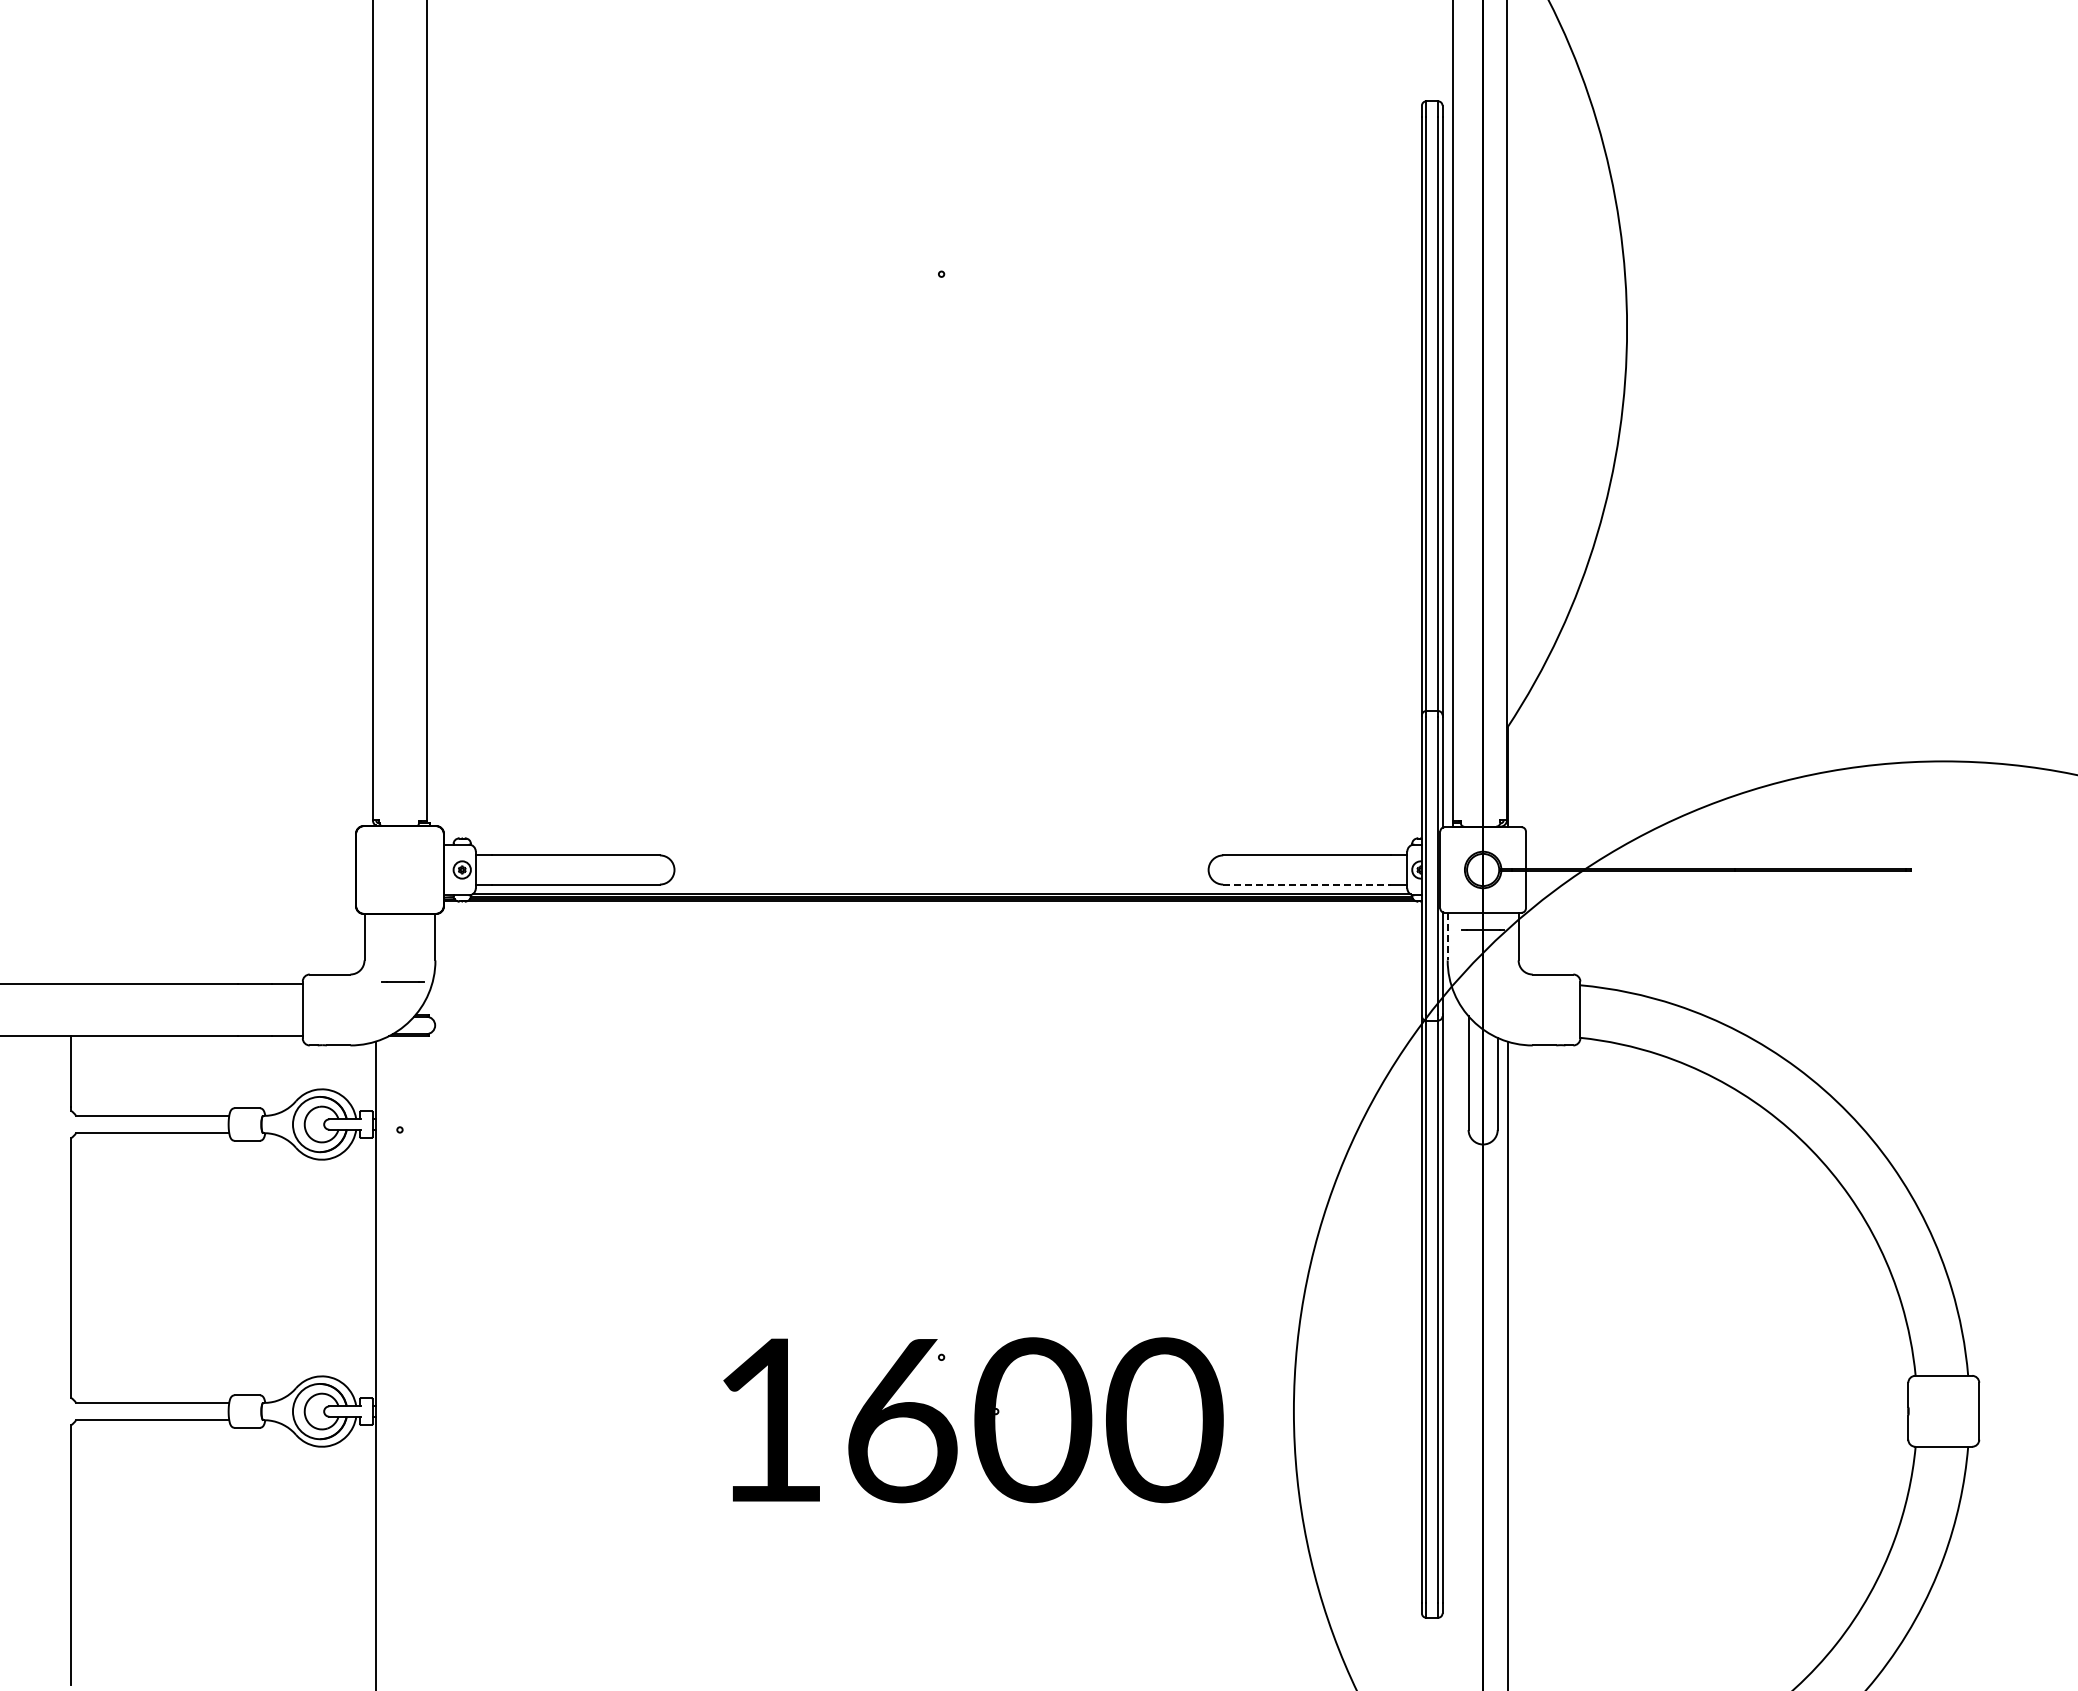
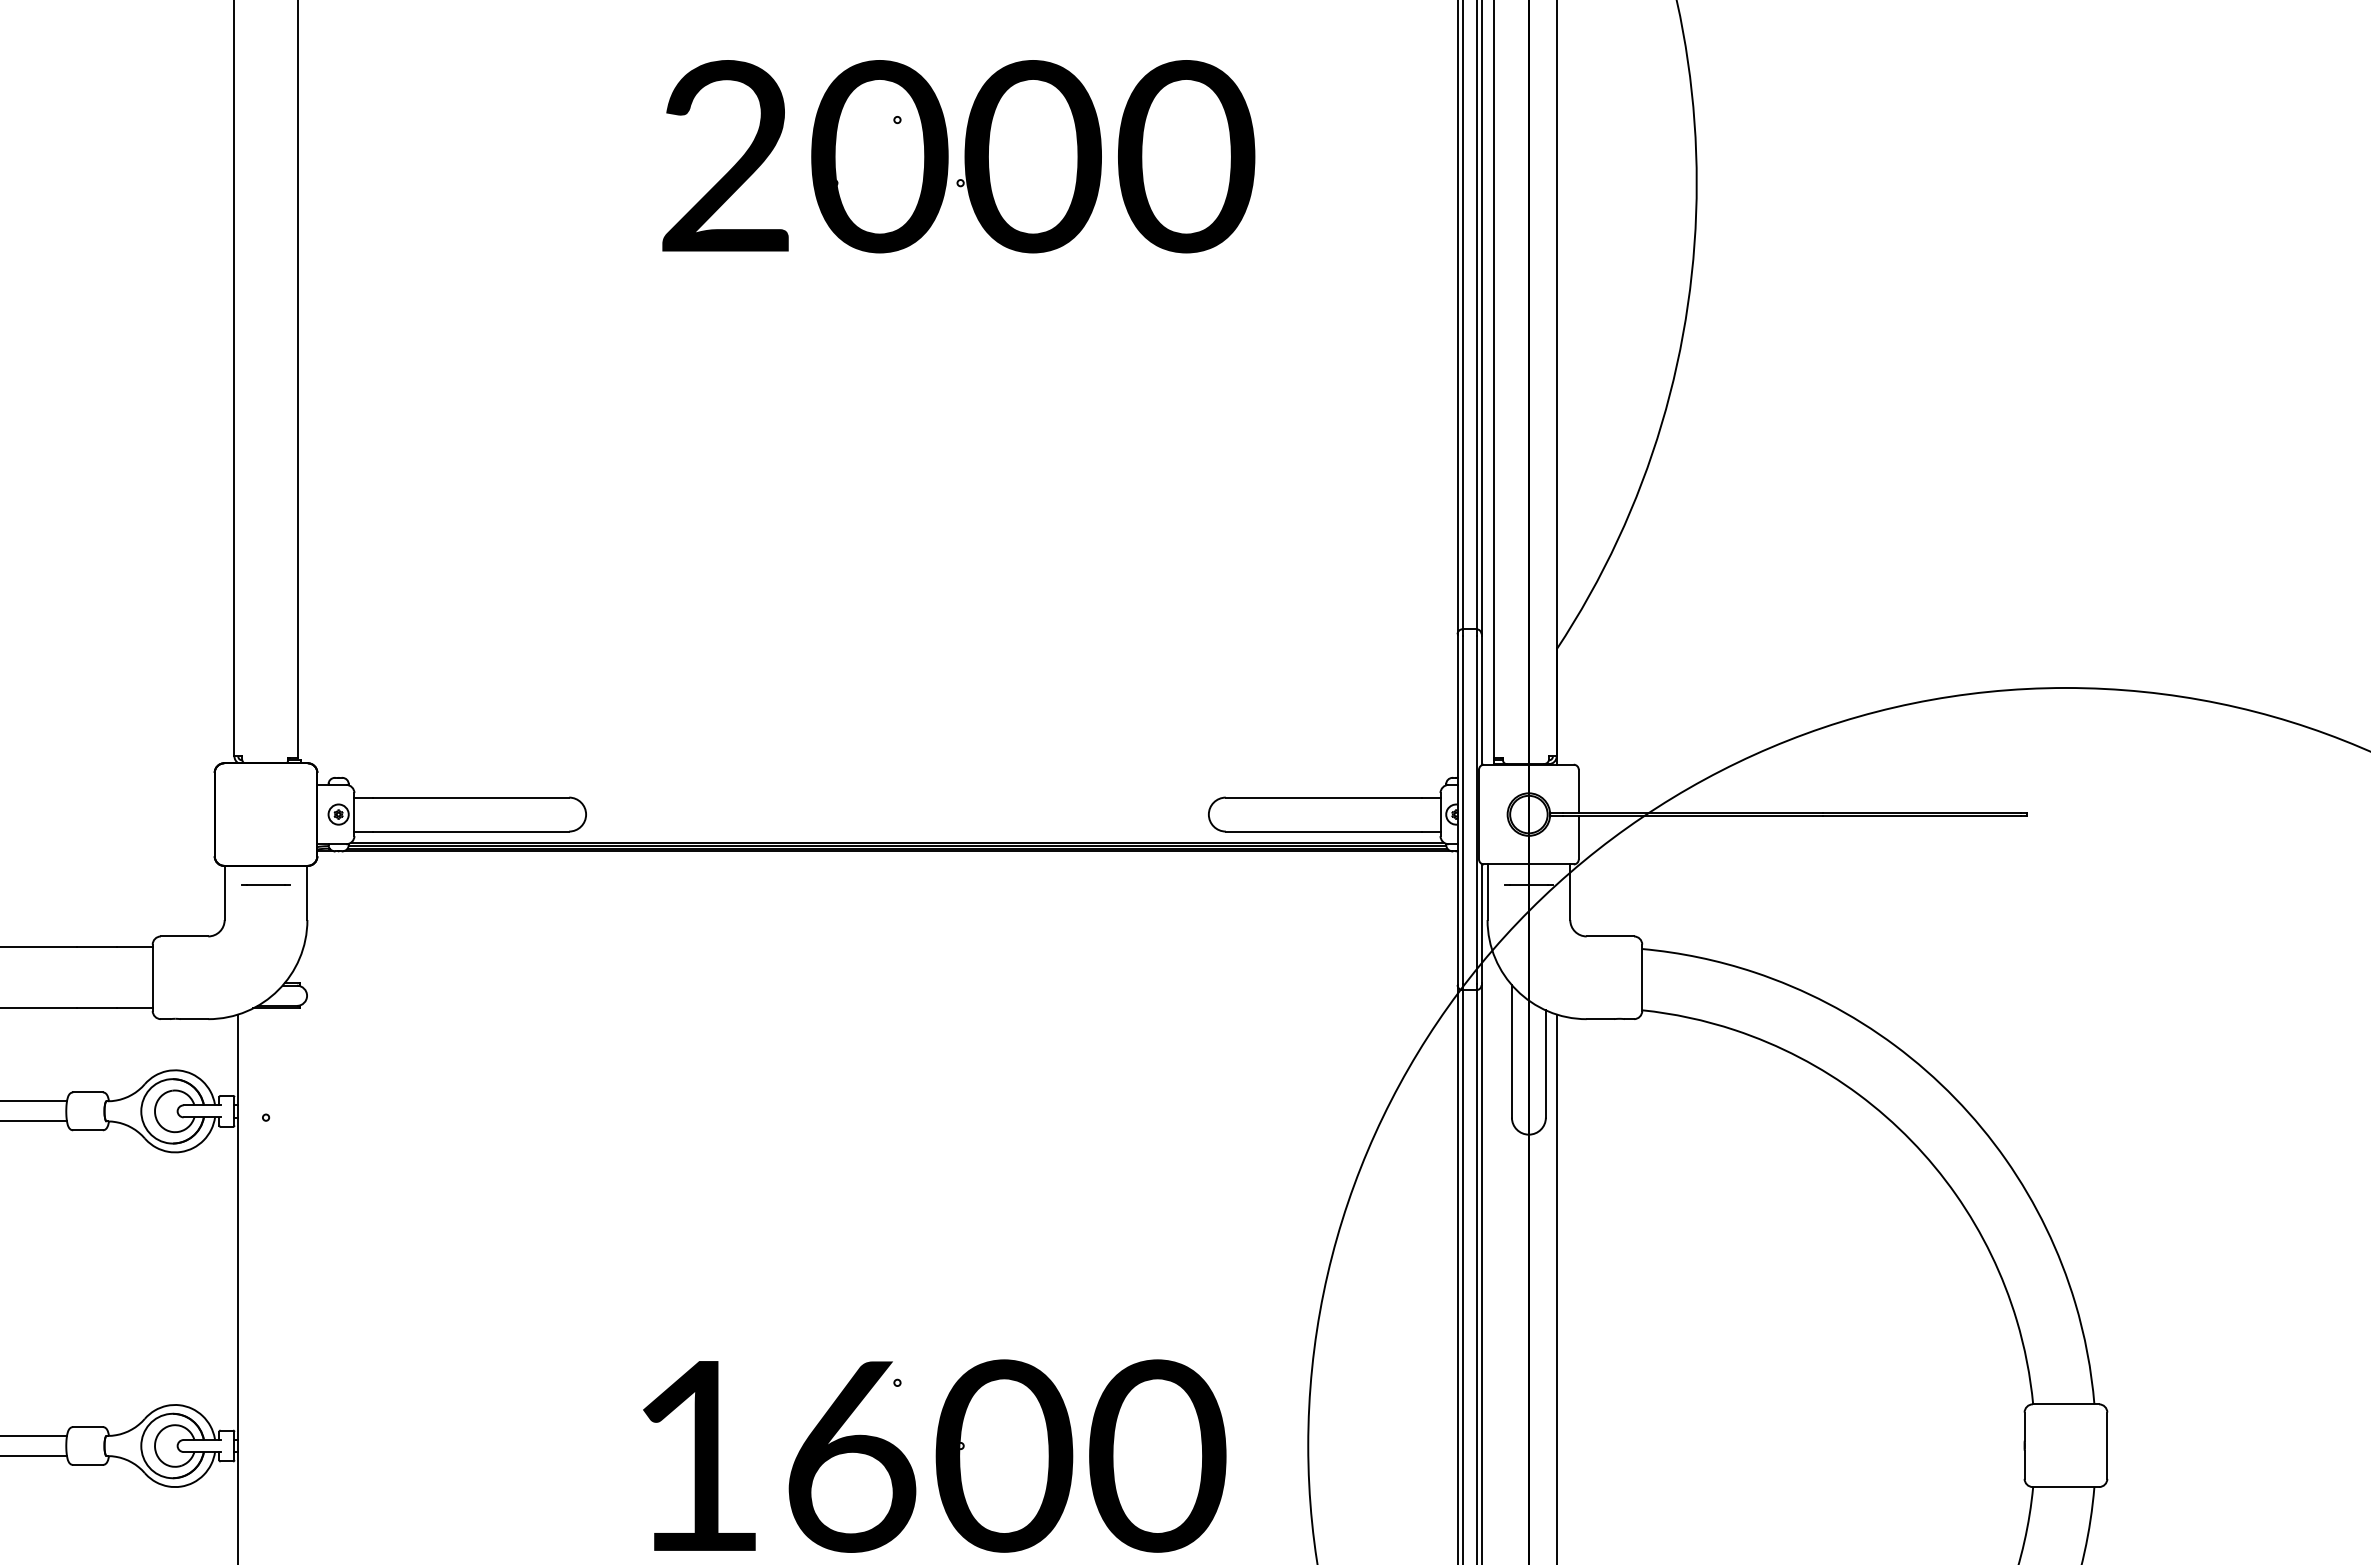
part: (994, 305) -> (959, 156), added
line: (1307, 884) -> (1324, 831), dashed -> solid
line: (1447, 936) -> (1487, 892), dashed -> solid
line: (402, 981) -> (265, 883), moved

